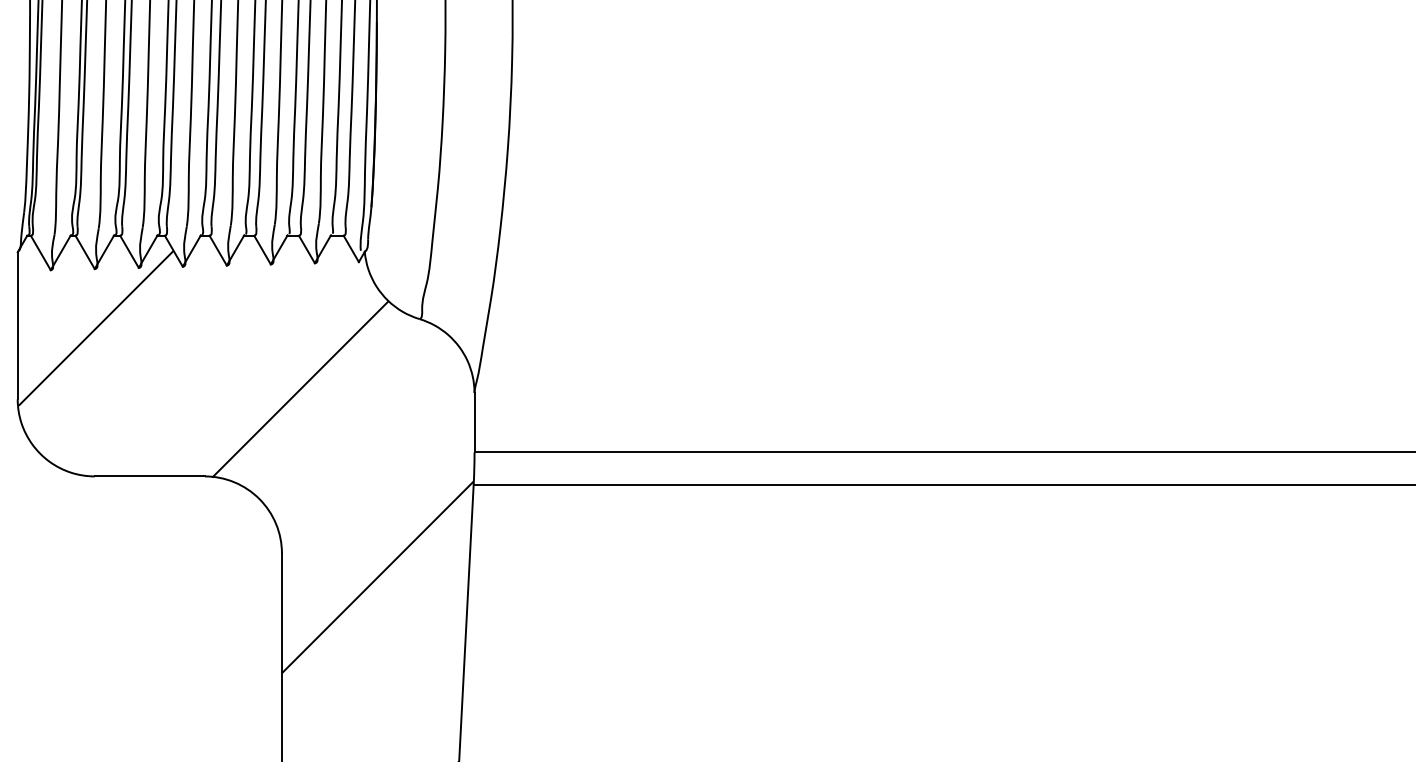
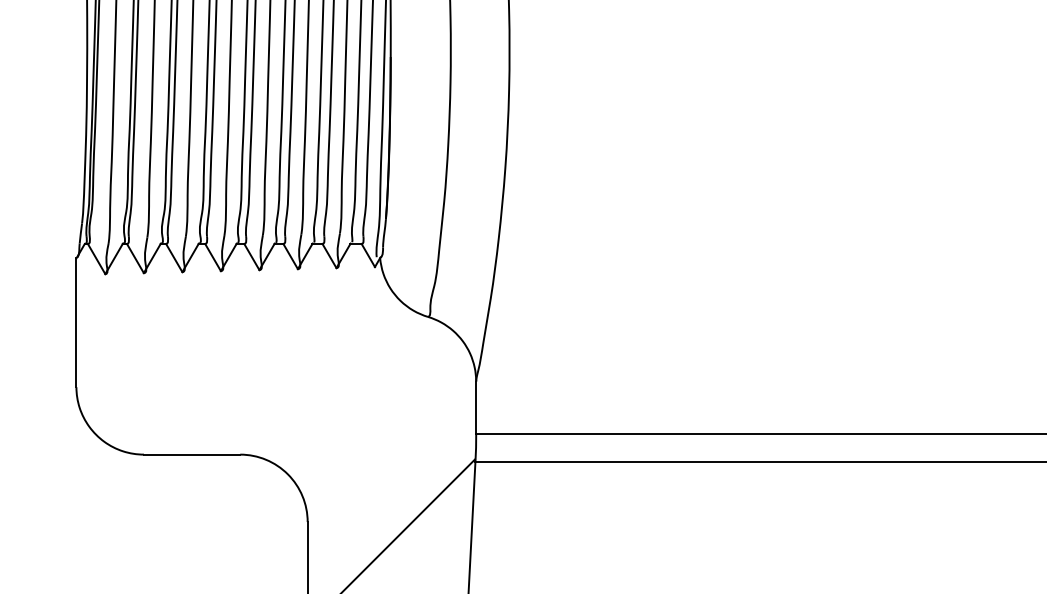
line: (95, 327) -> (144, 324), removed
line: (300, 389) -> (323, 378), removed

